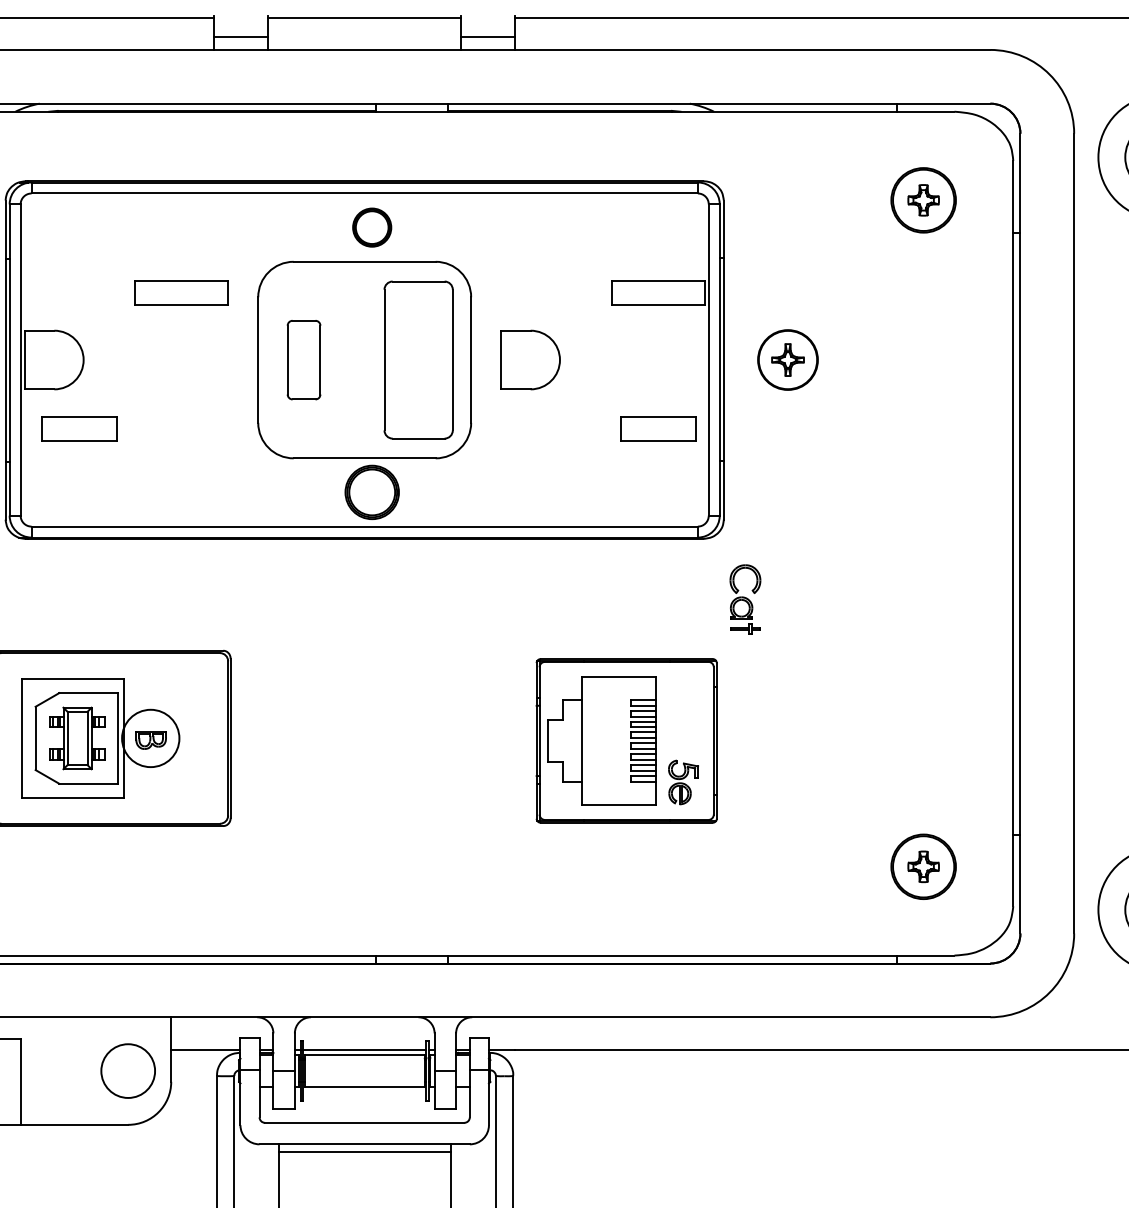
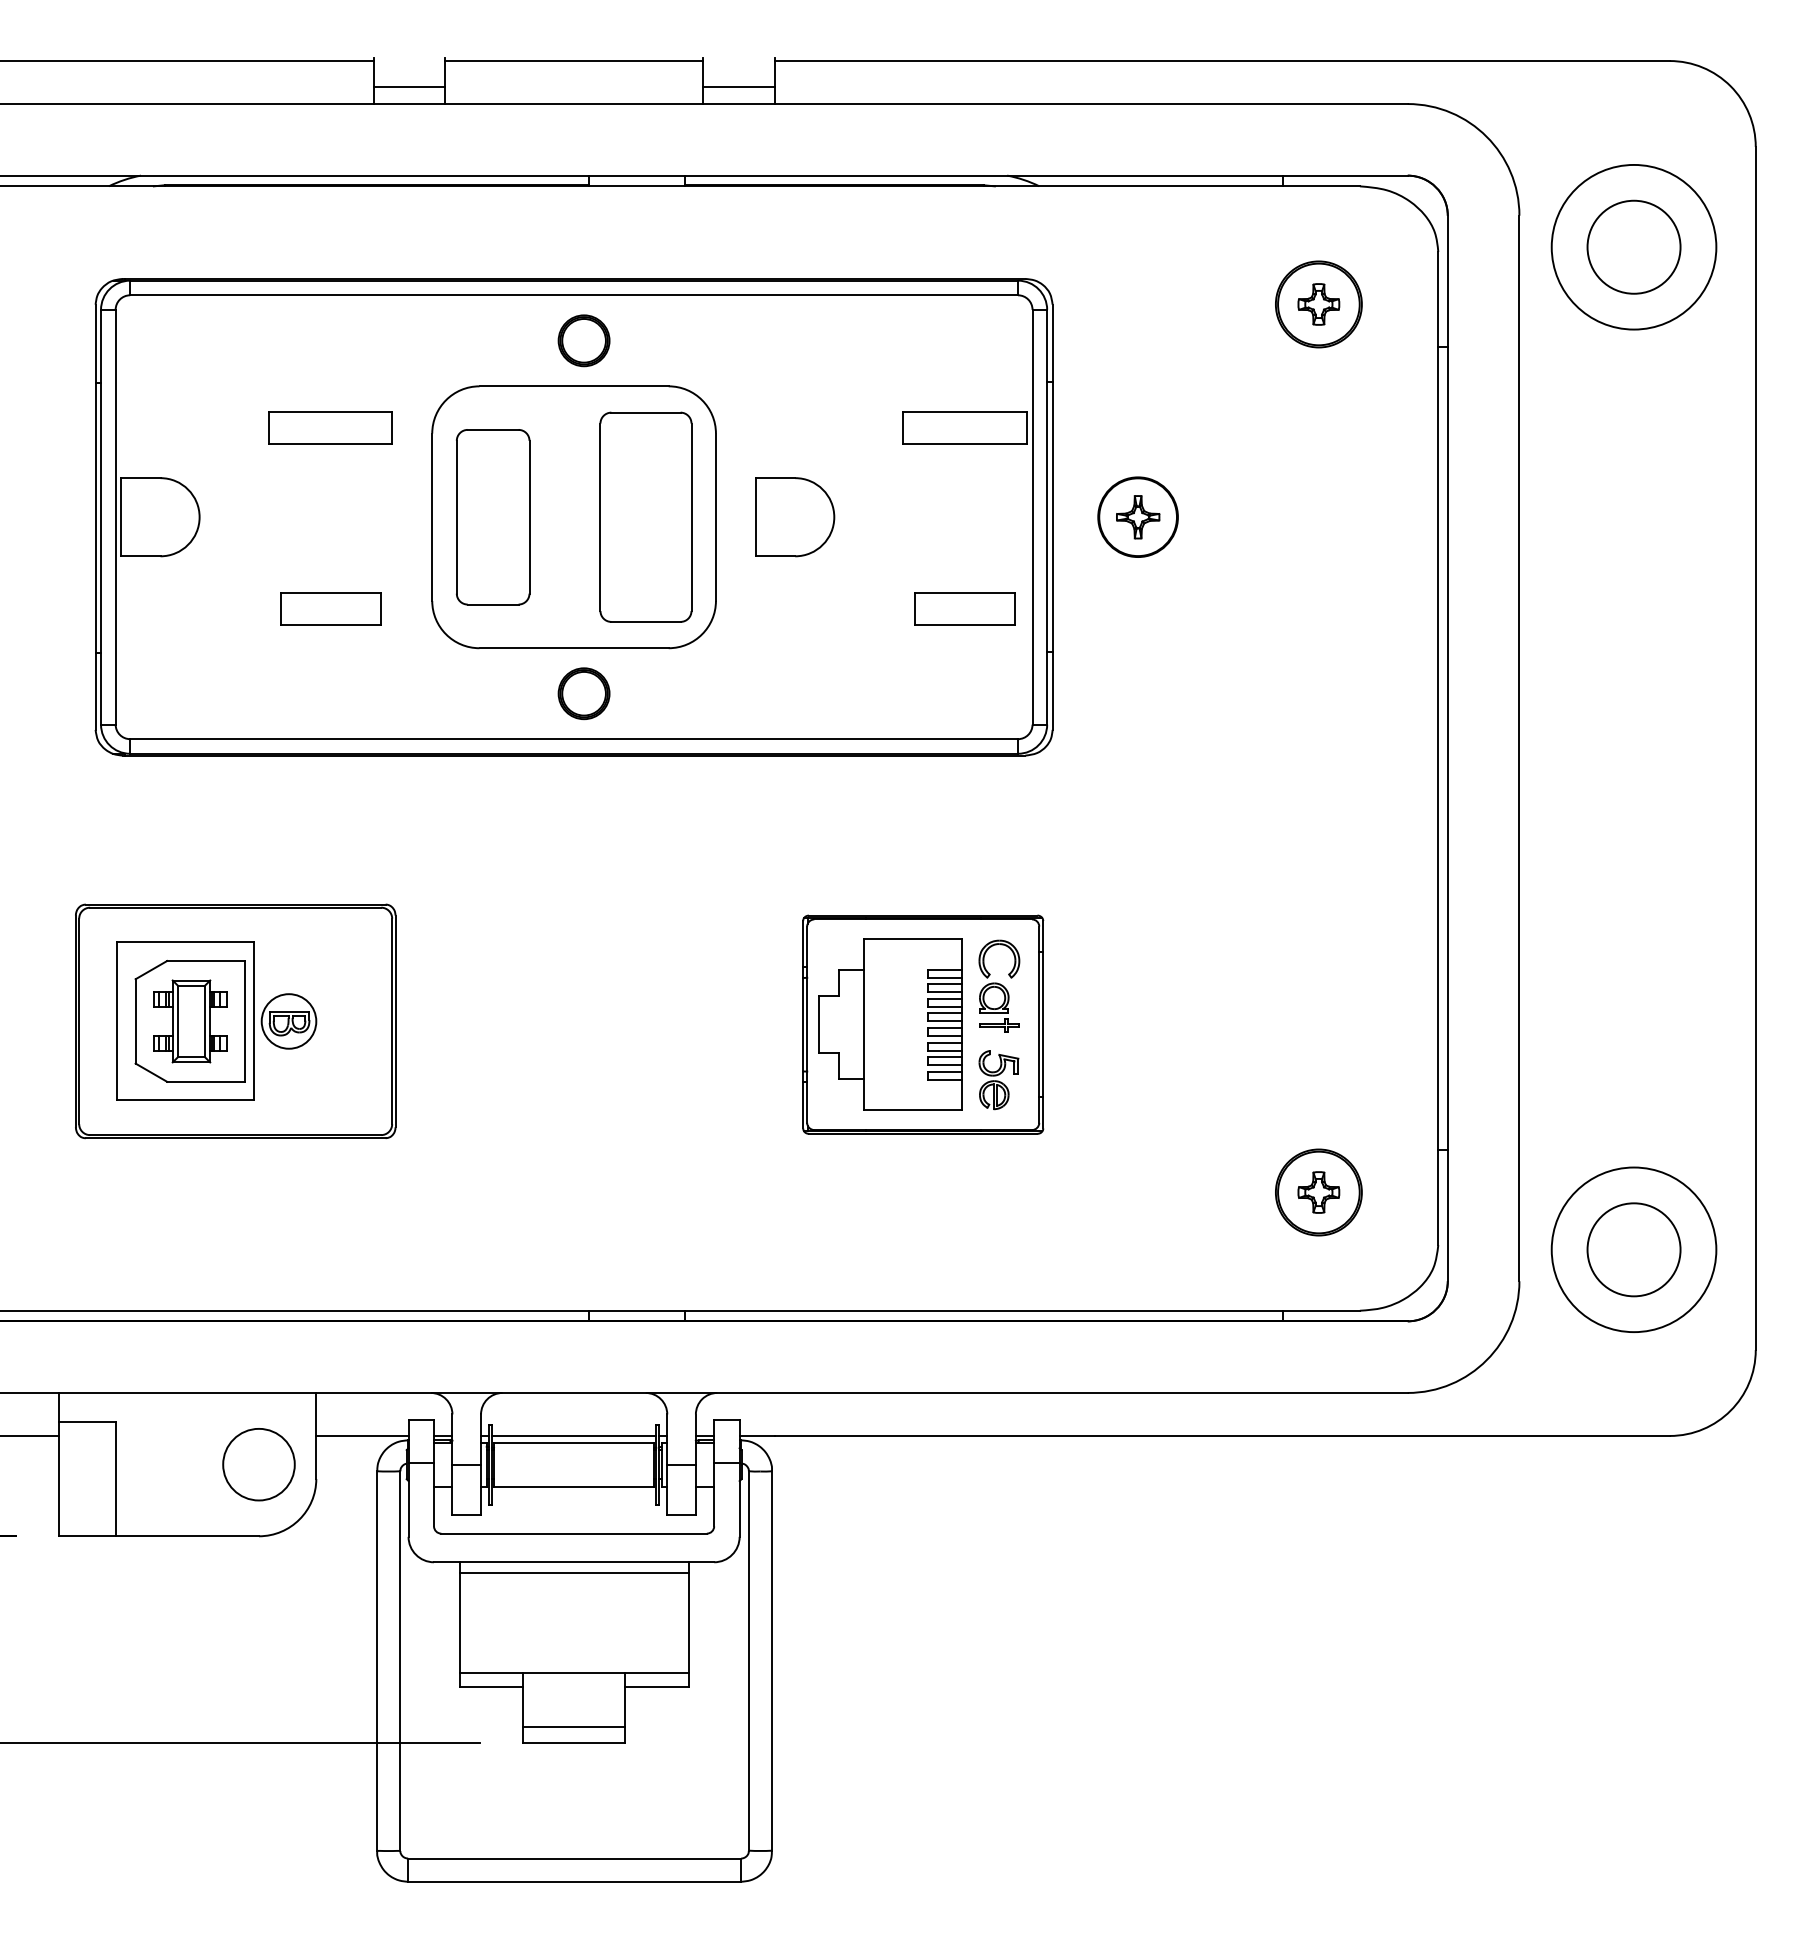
part: (304, 360) -> (493, 517), size x1.67
part: (79, 428) -> (330, 608), moved
part: (371, 492) -> (583, 693), size x0.71
part: (745, 598) -> (999, 985), moved
circle: (150, 738) -> (288, 1021), size x0.71

